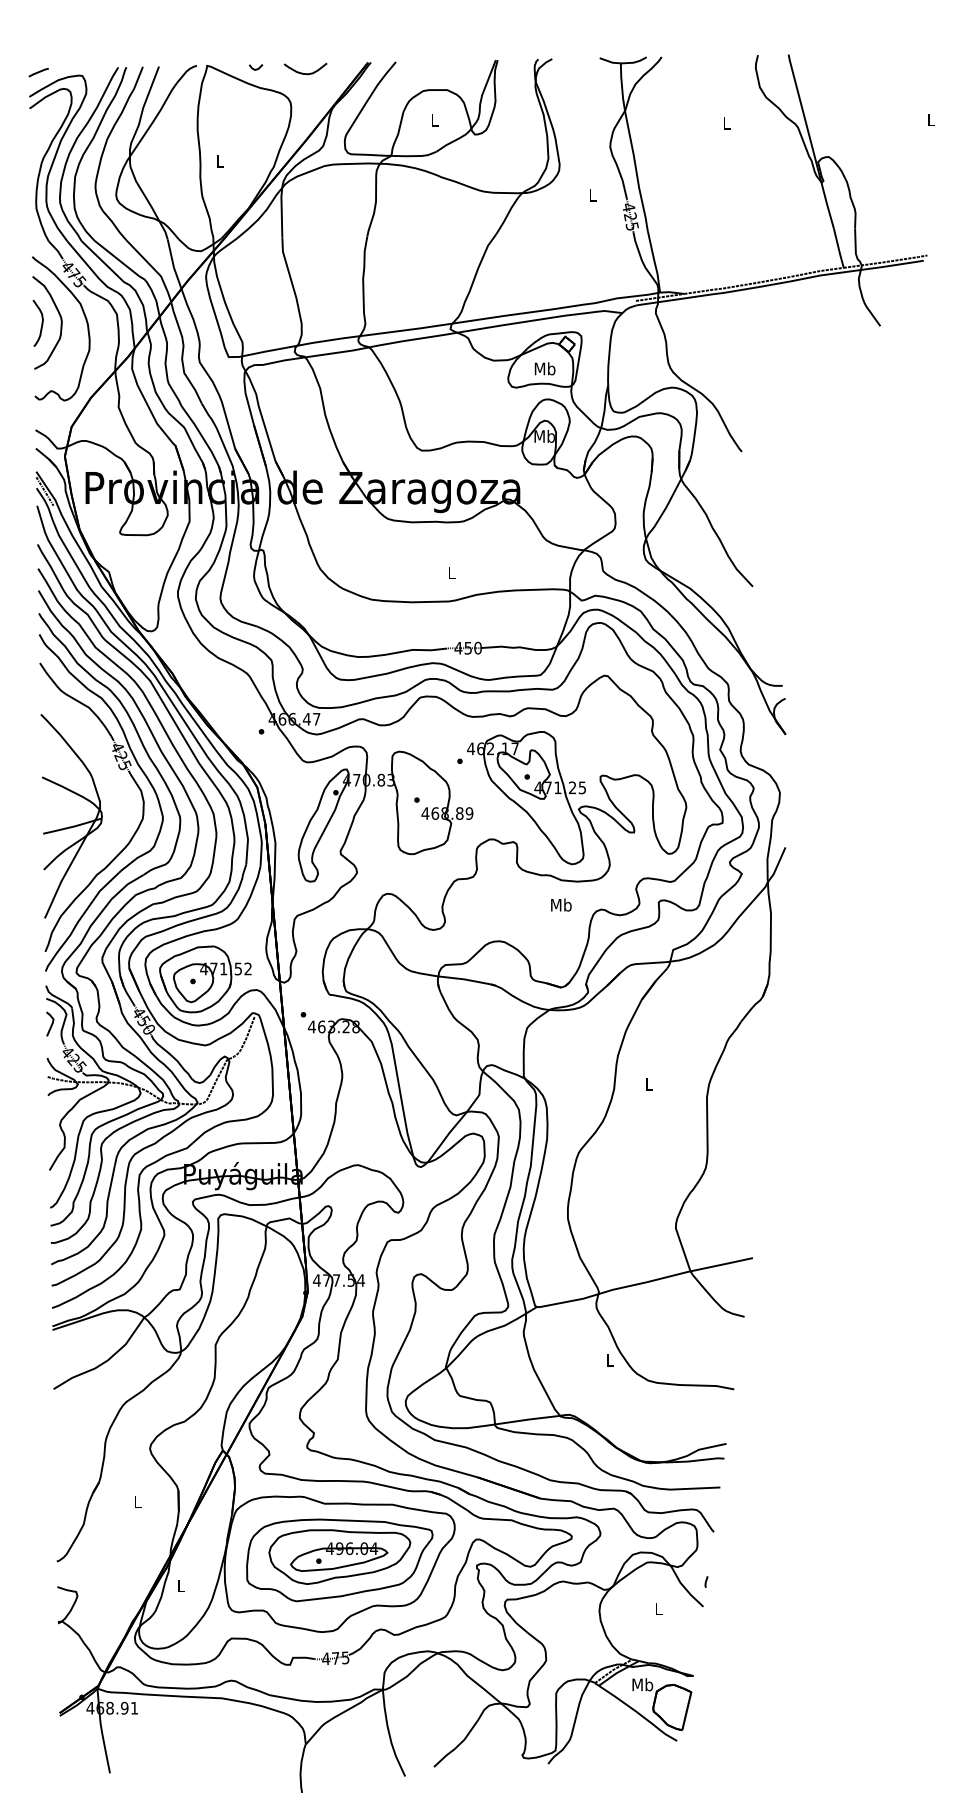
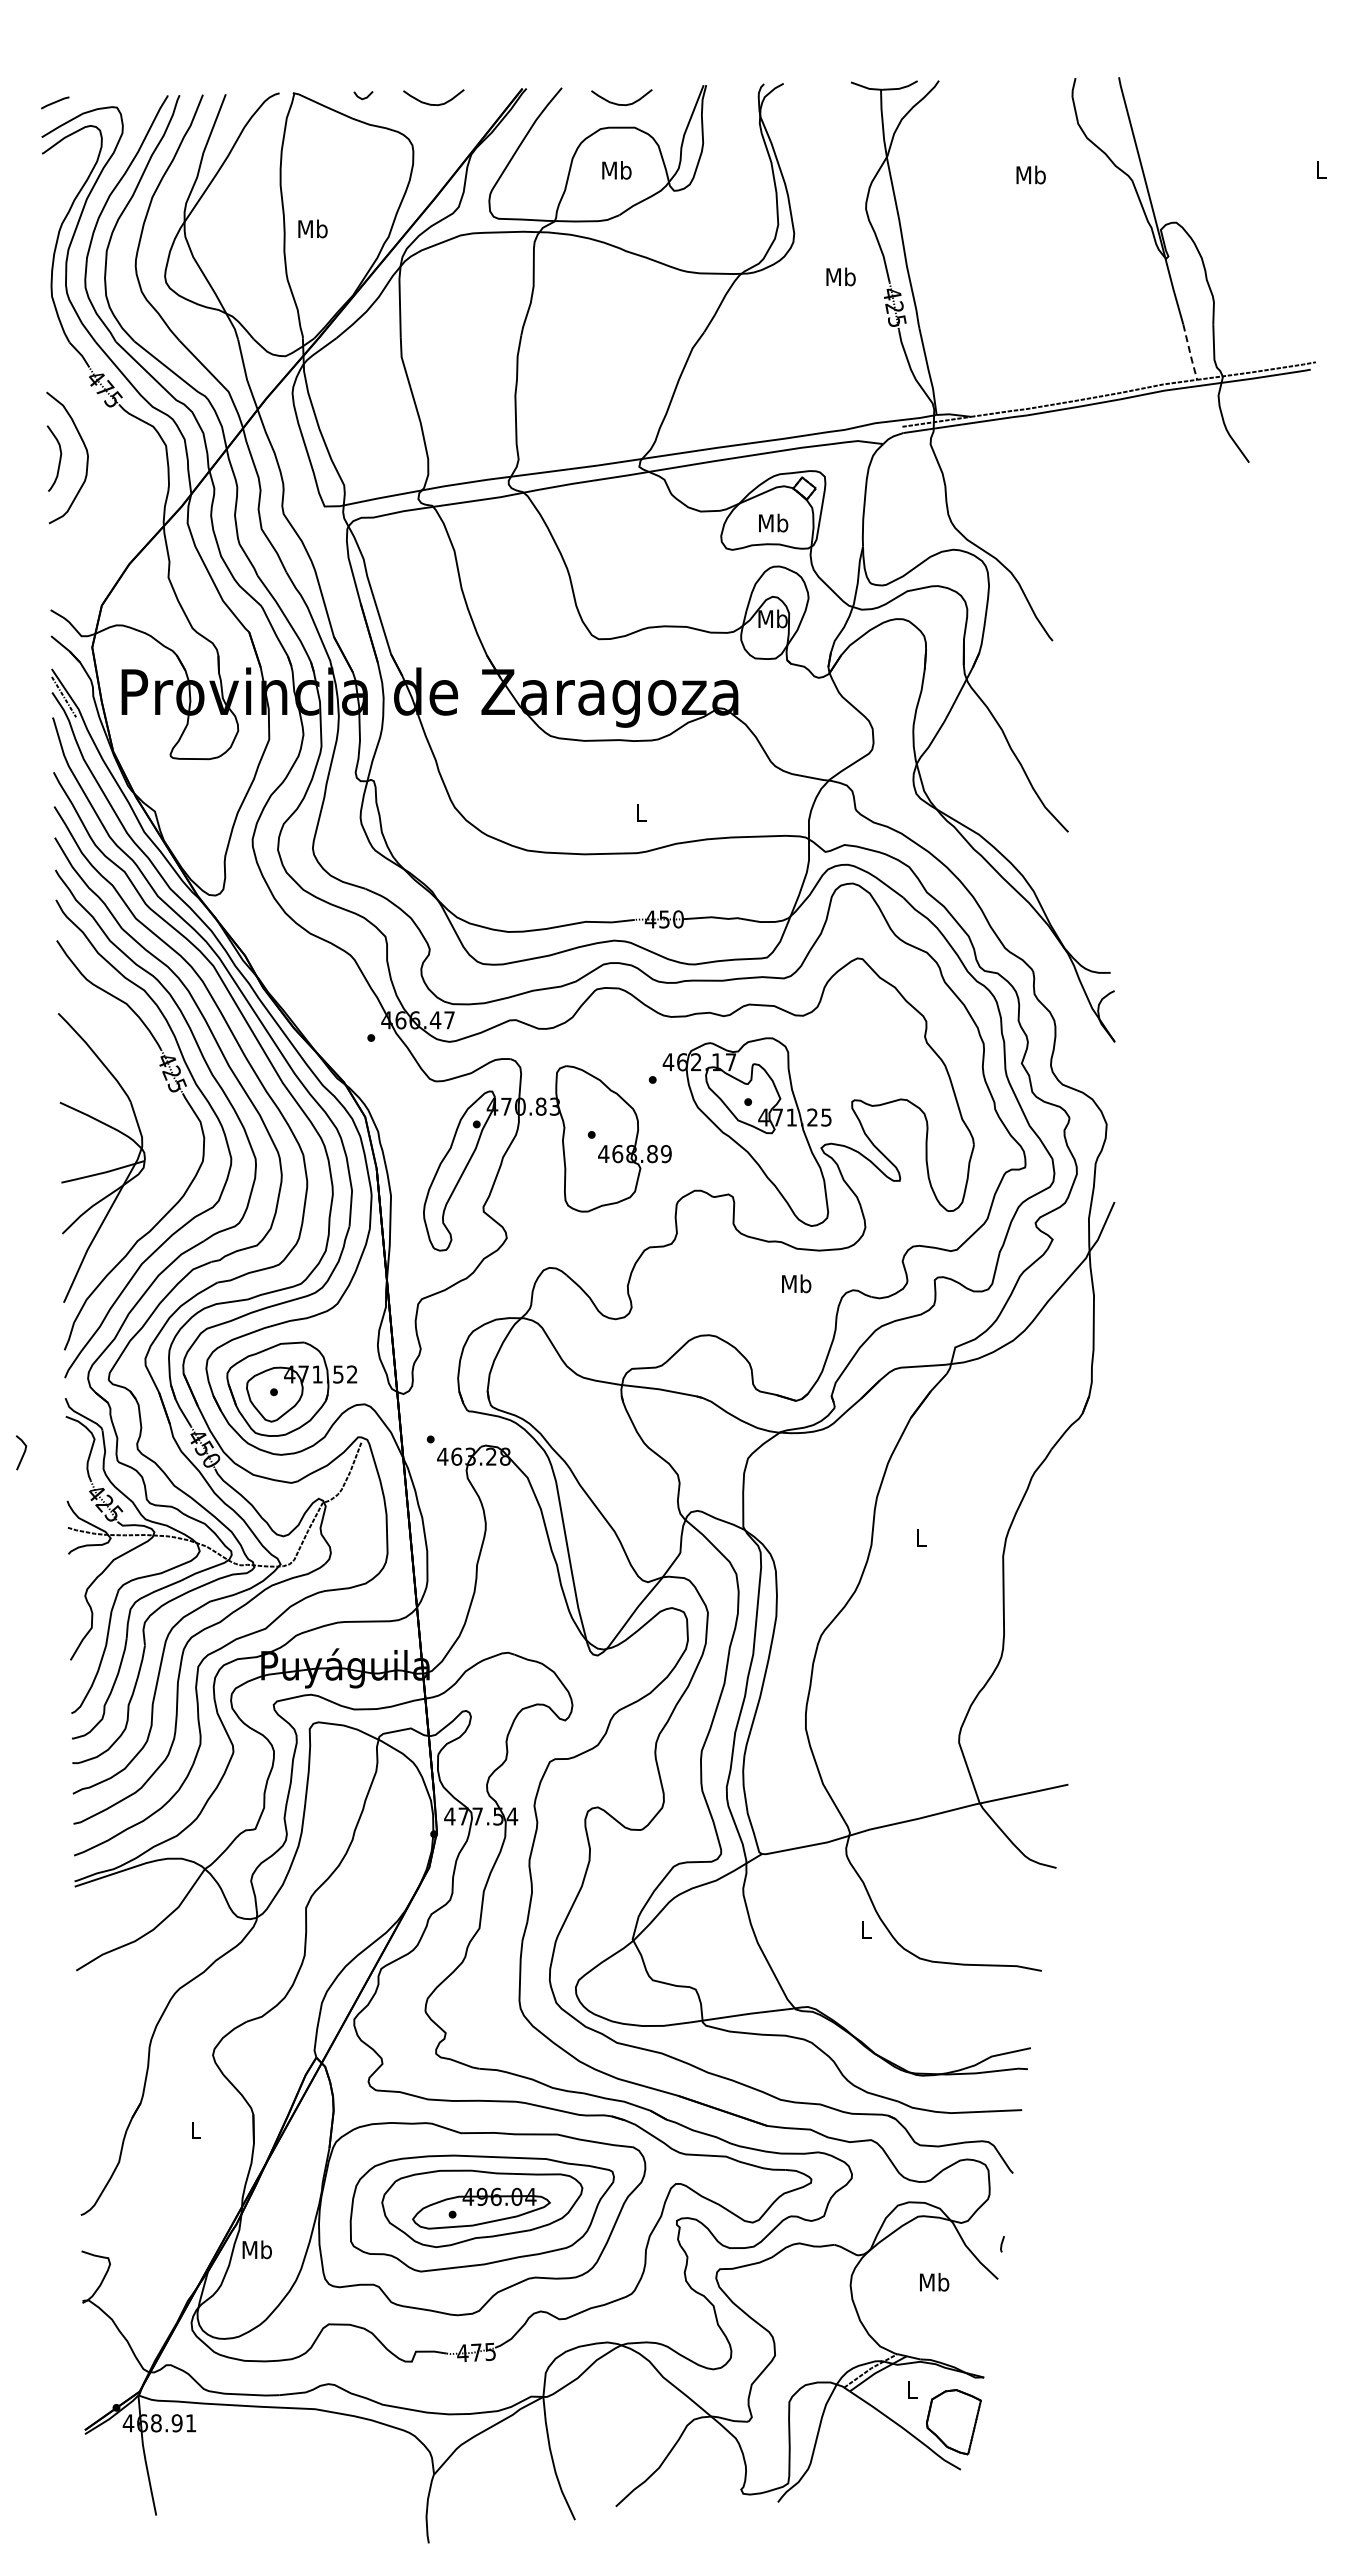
curve: (435, 73) -> (618, 103), added
text: (434, 120) -> (616, 170), L -> Mb
text: (726, 123) -> (1030, 174), L -> Mb
text: (220, 161) -> (312, 228), L -> Mb
text: (592, 194) -> (840, 276), L -> Mb
line: (839, 249) -> (1190, 353), solid -> dashed
curve: (86, 321) -> (122, 456), removed
line: (51, 1023) -> (23, 1452), moved
text: (180, 1585) -> (256, 2249), L -> Mb
text: (658, 1609) -> (934, 2282), L -> Mb
text: (642, 1684) -> (911, 2389), Mb -> L

